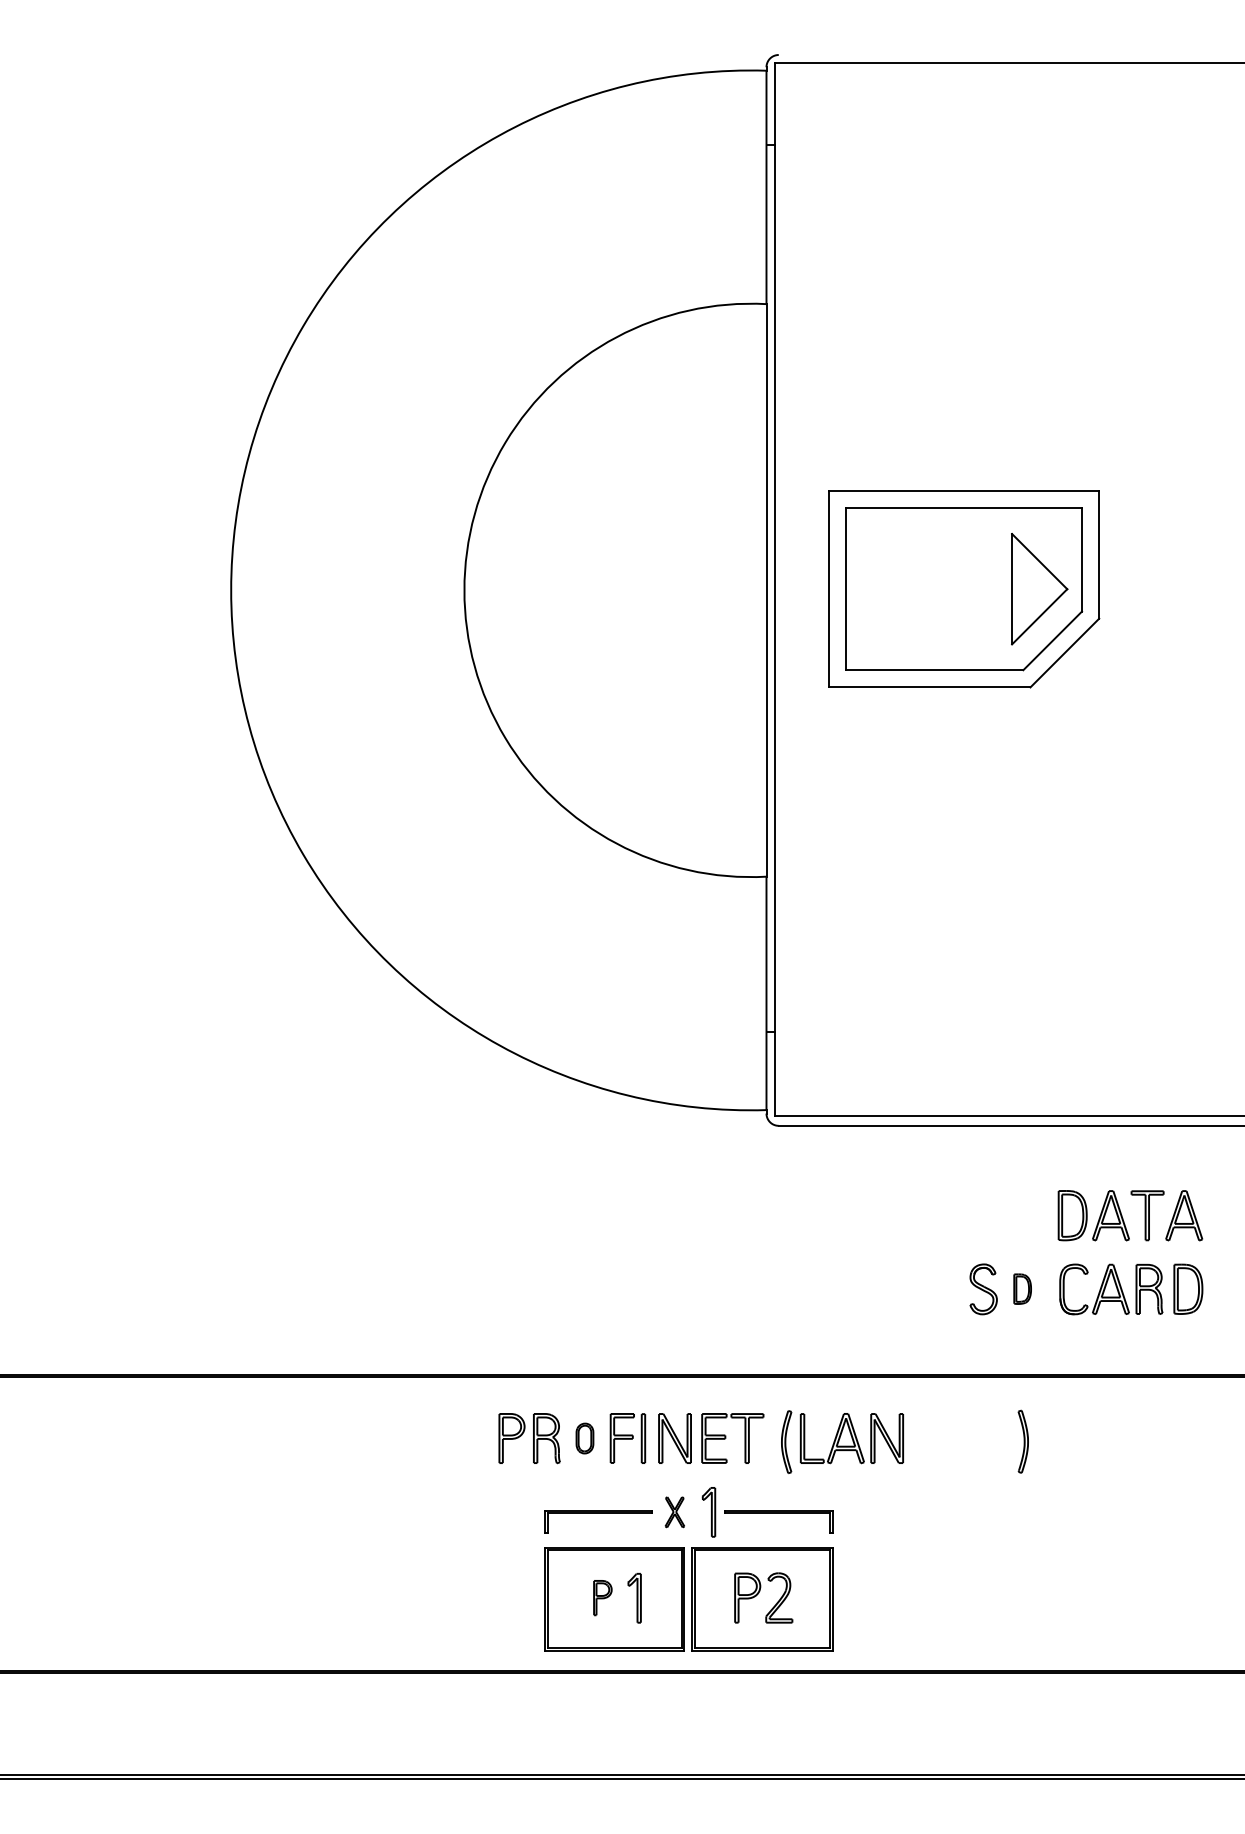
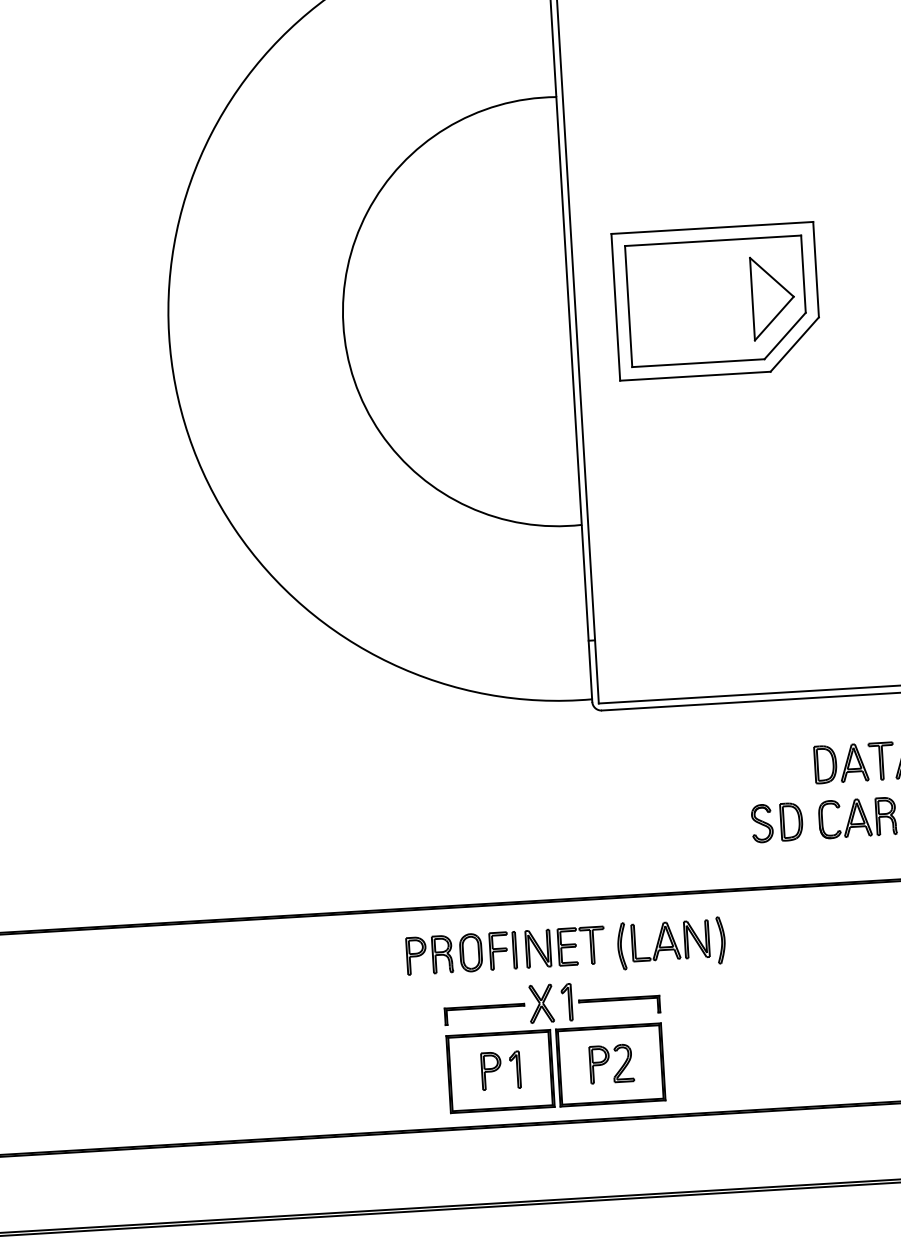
part: (1022, 1288) -> (791, 821), size x1.67
part: (584, 1438) -> (470, 952), size x1.67
part: (1022, 1441) -> (720, 940), moved
part: (674, 1512) -> (541, 1004), size x1.67
part: (602, 1597) -> (491, 1070), size x1.43

